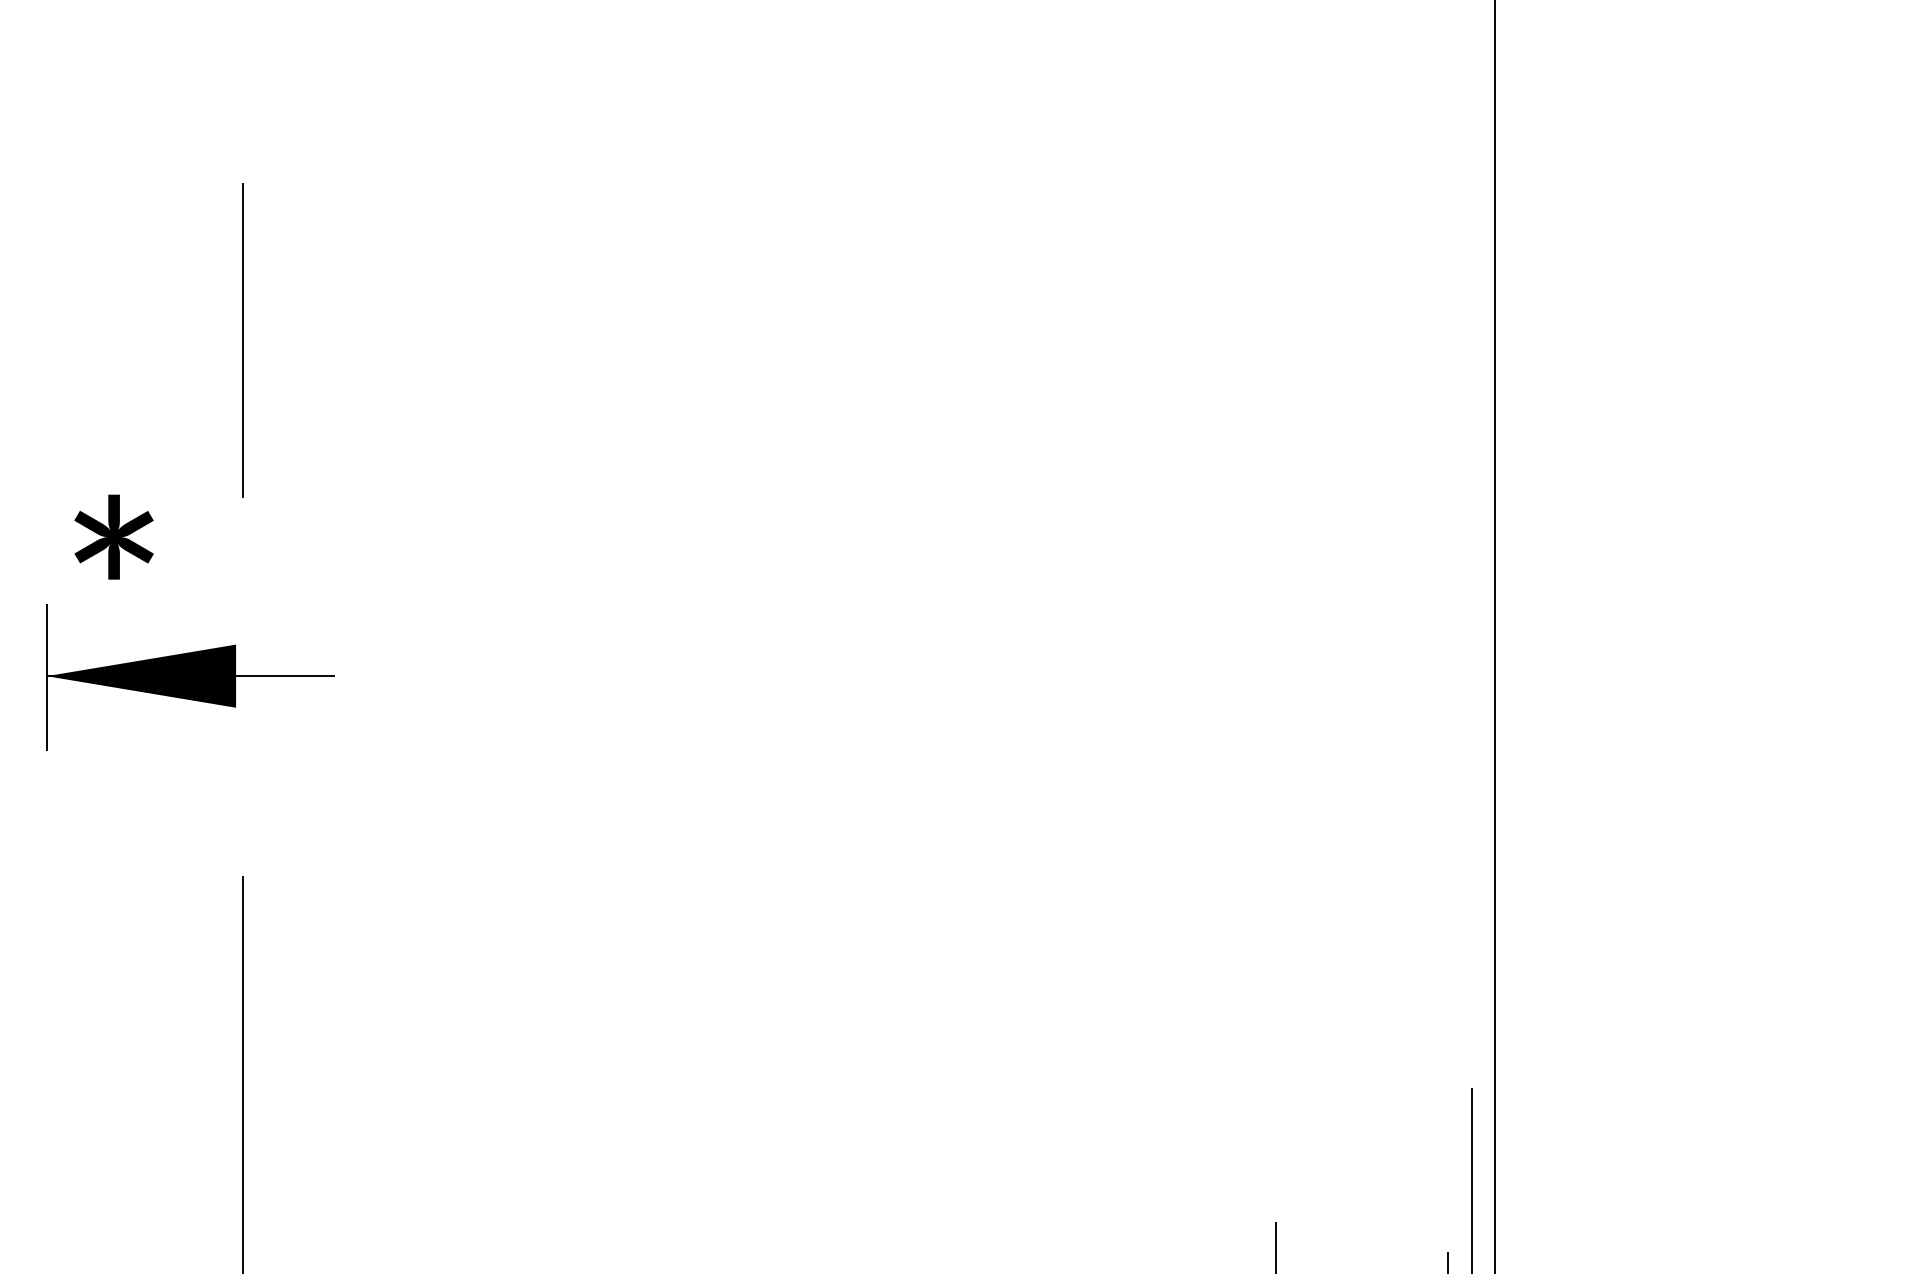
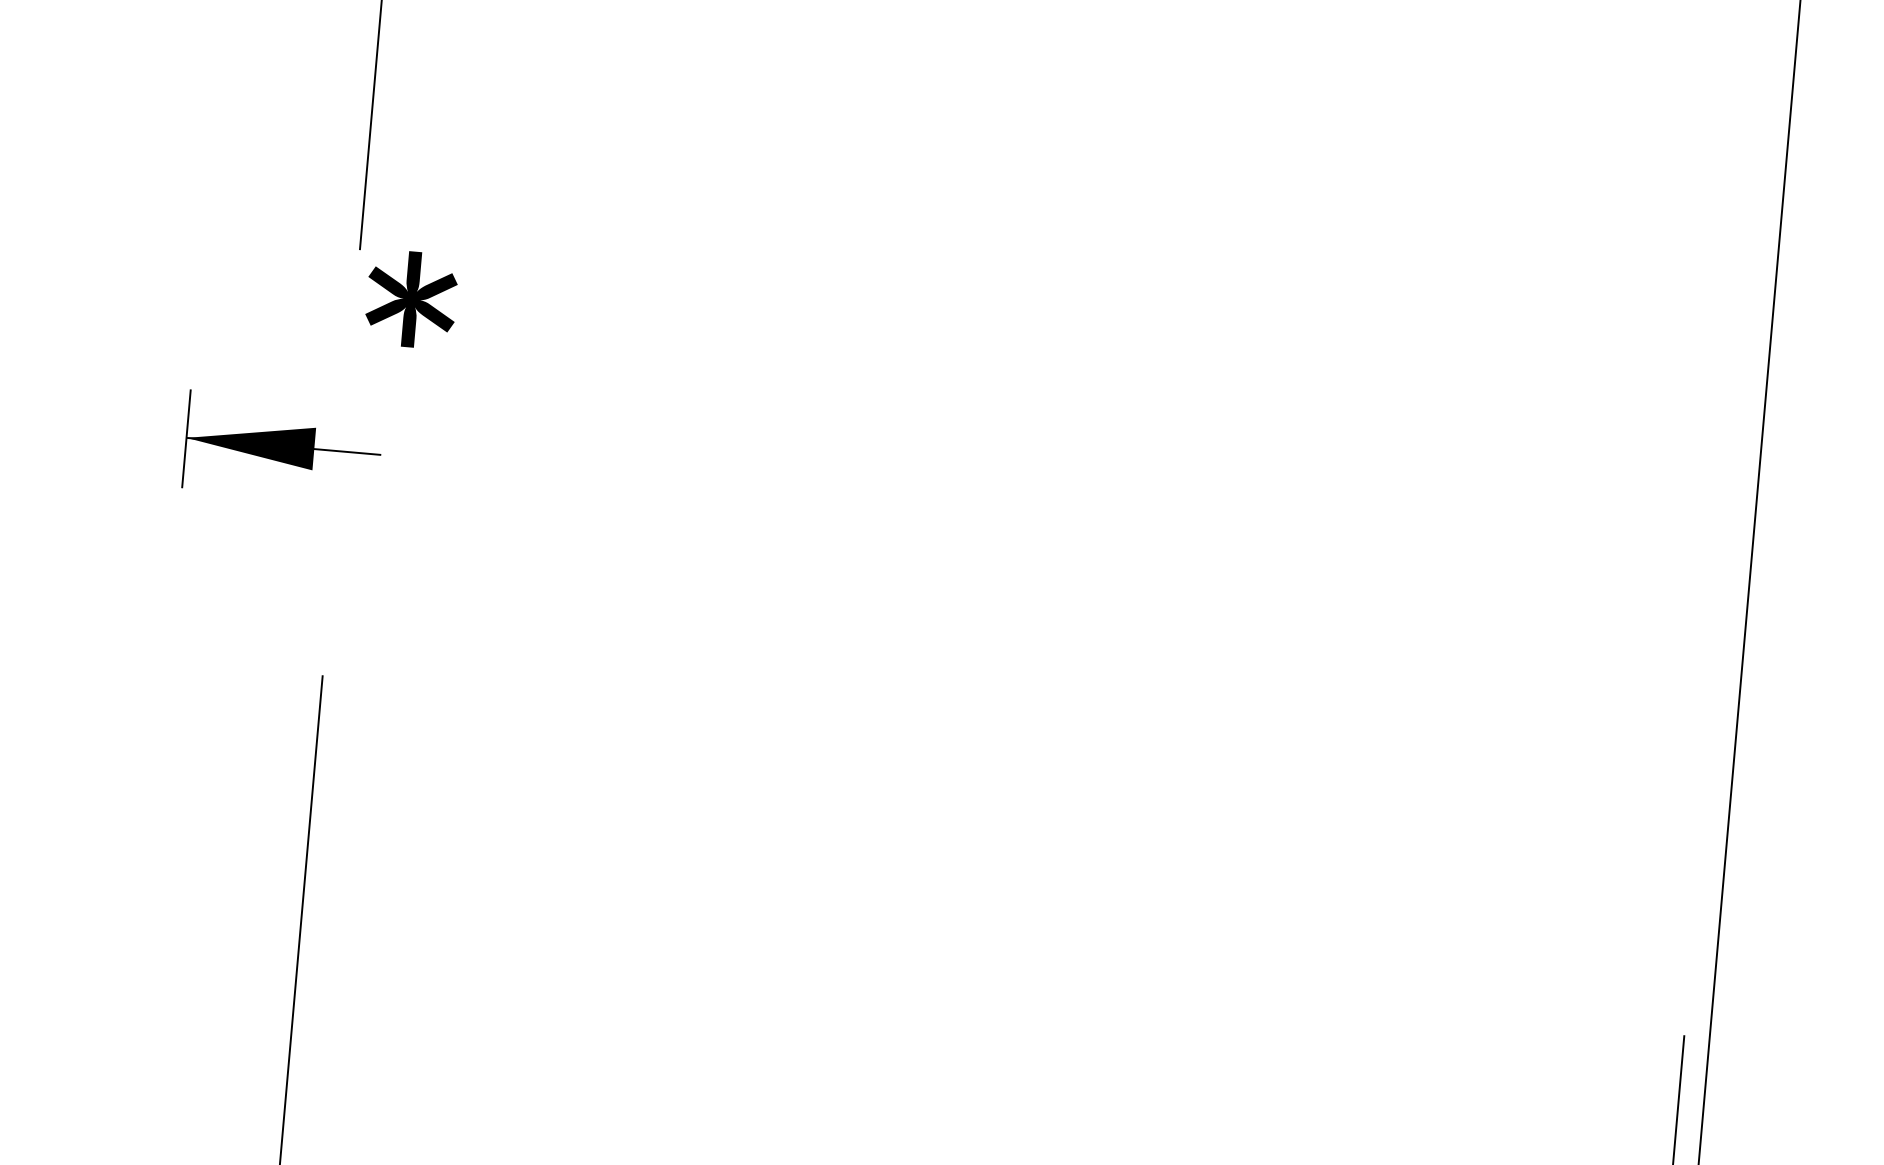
text: (113, 536) -> (410, 298), moved
part: (190, 677) -> (283, 447), size x0.6

